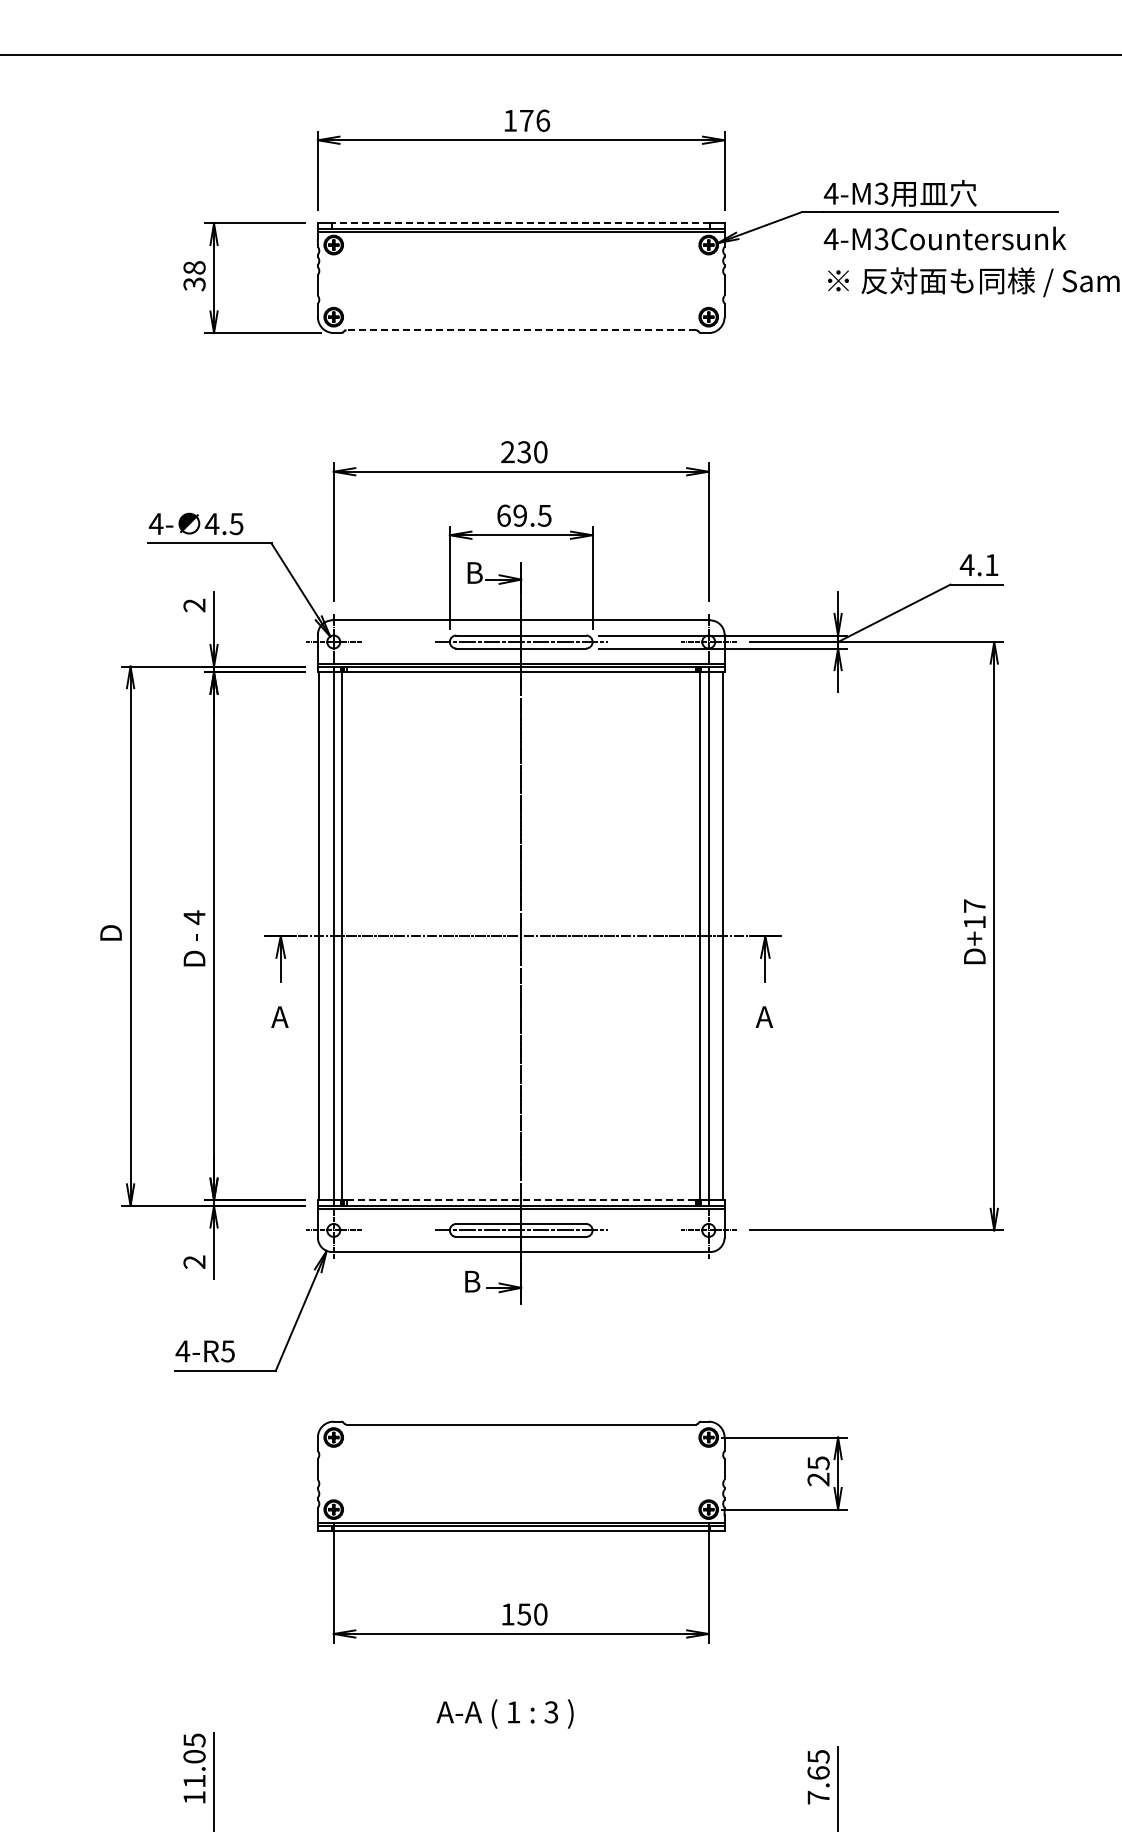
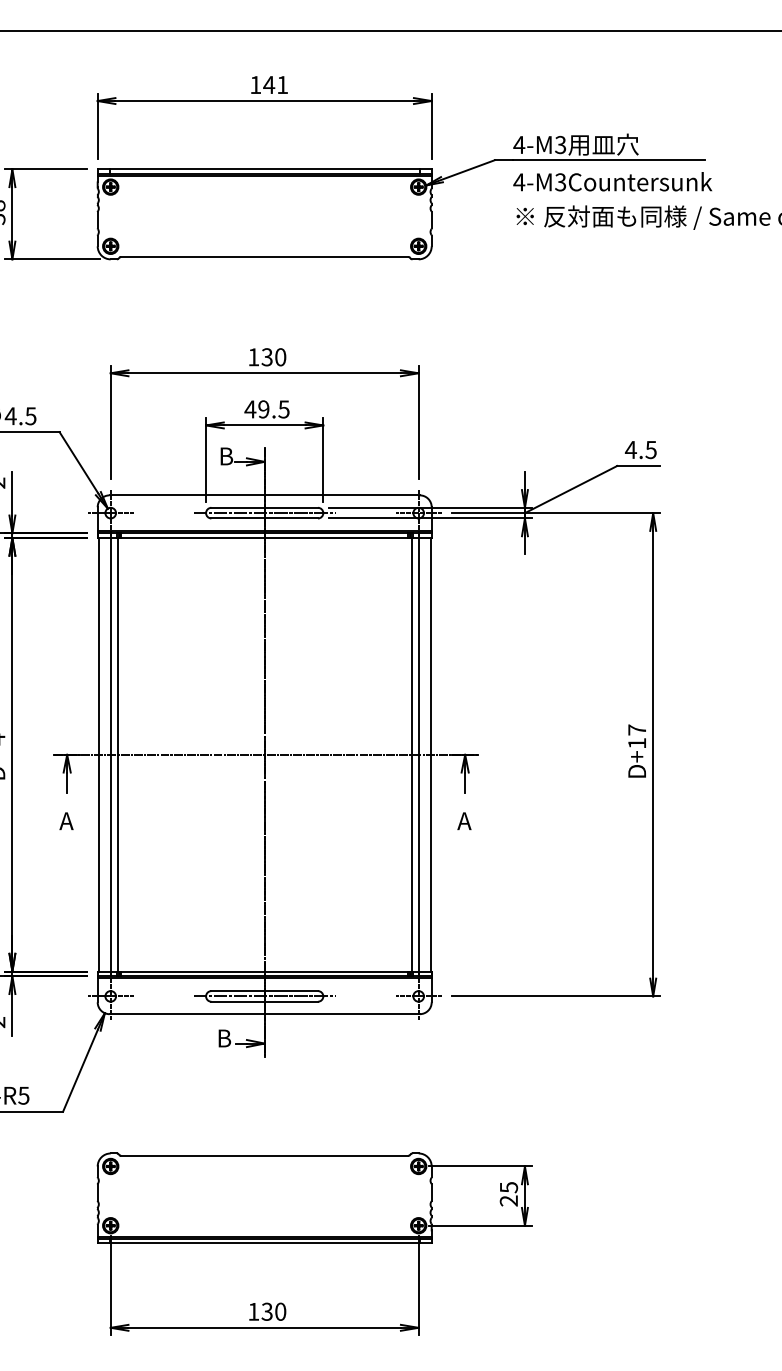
text: (534, 120) -> (275, 84), 176 -> 141
line: (521, 223) -> (264, 169), dashed -> solid
line: (521, 330) -> (264, 257), dashed -> solid
text: (507, 451) -> (253, 356), 230 -> 130
text: (503, 515) -> (250, 409), 69.5 -> 49.5
text: (991, 565) -> (650, 450), 4.1 -> 4.5
line: (521, 1200) -> (264, 971), dashed -> solid
text: (524, 1614) -> (267, 1311), 150 -> 130

